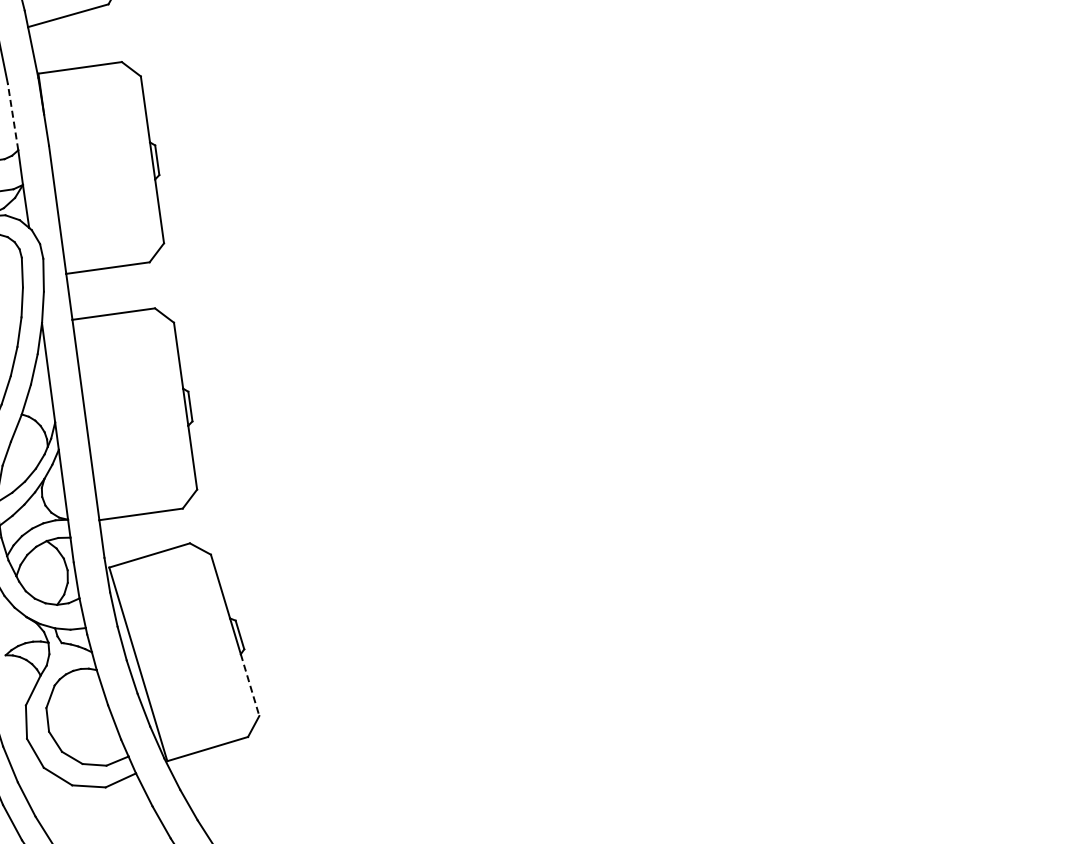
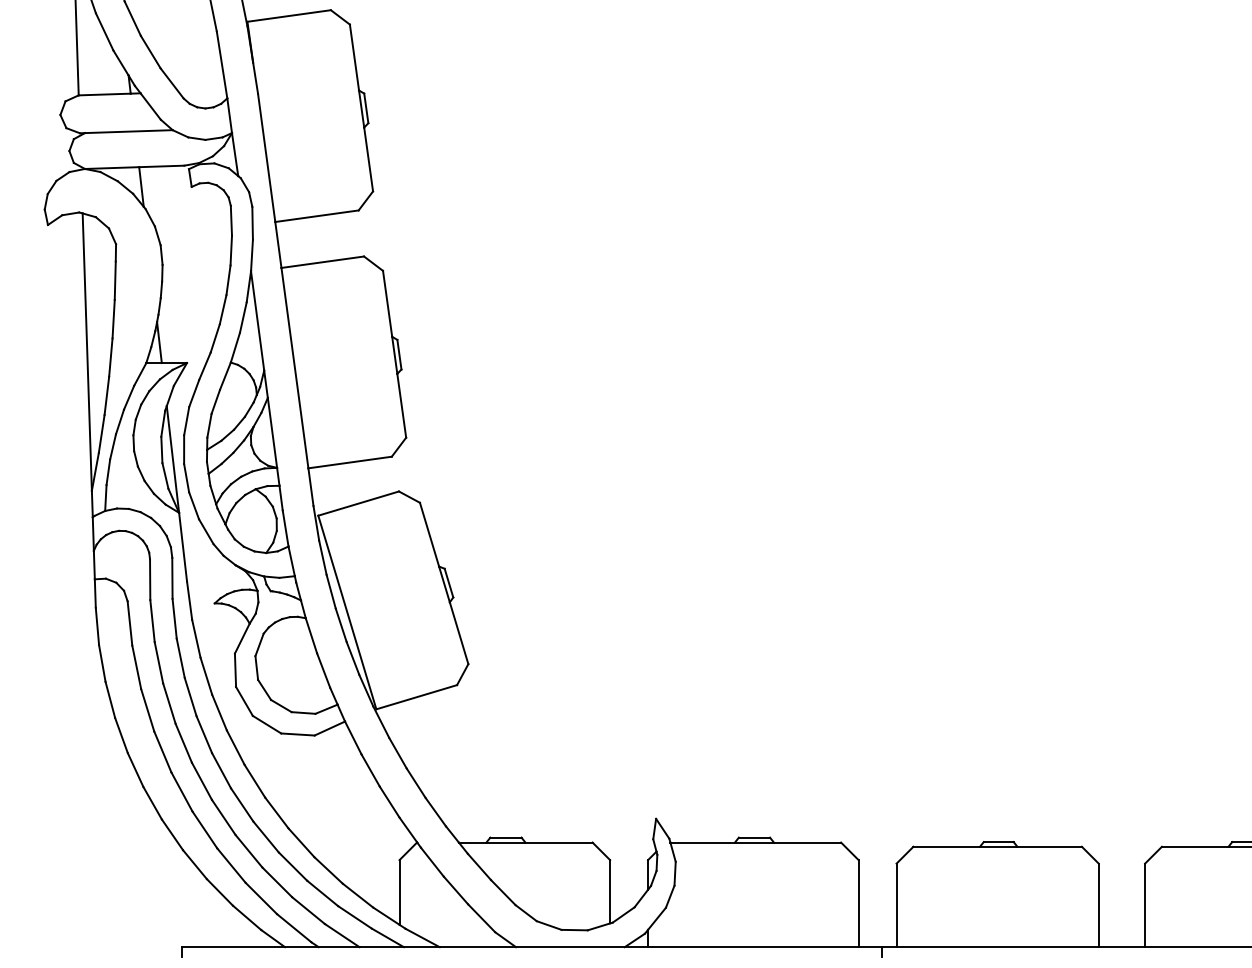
line: (13, 117) -> (222, 65), dashed -> solid
line: (250, 685) -> (459, 633), dashed -> solid

